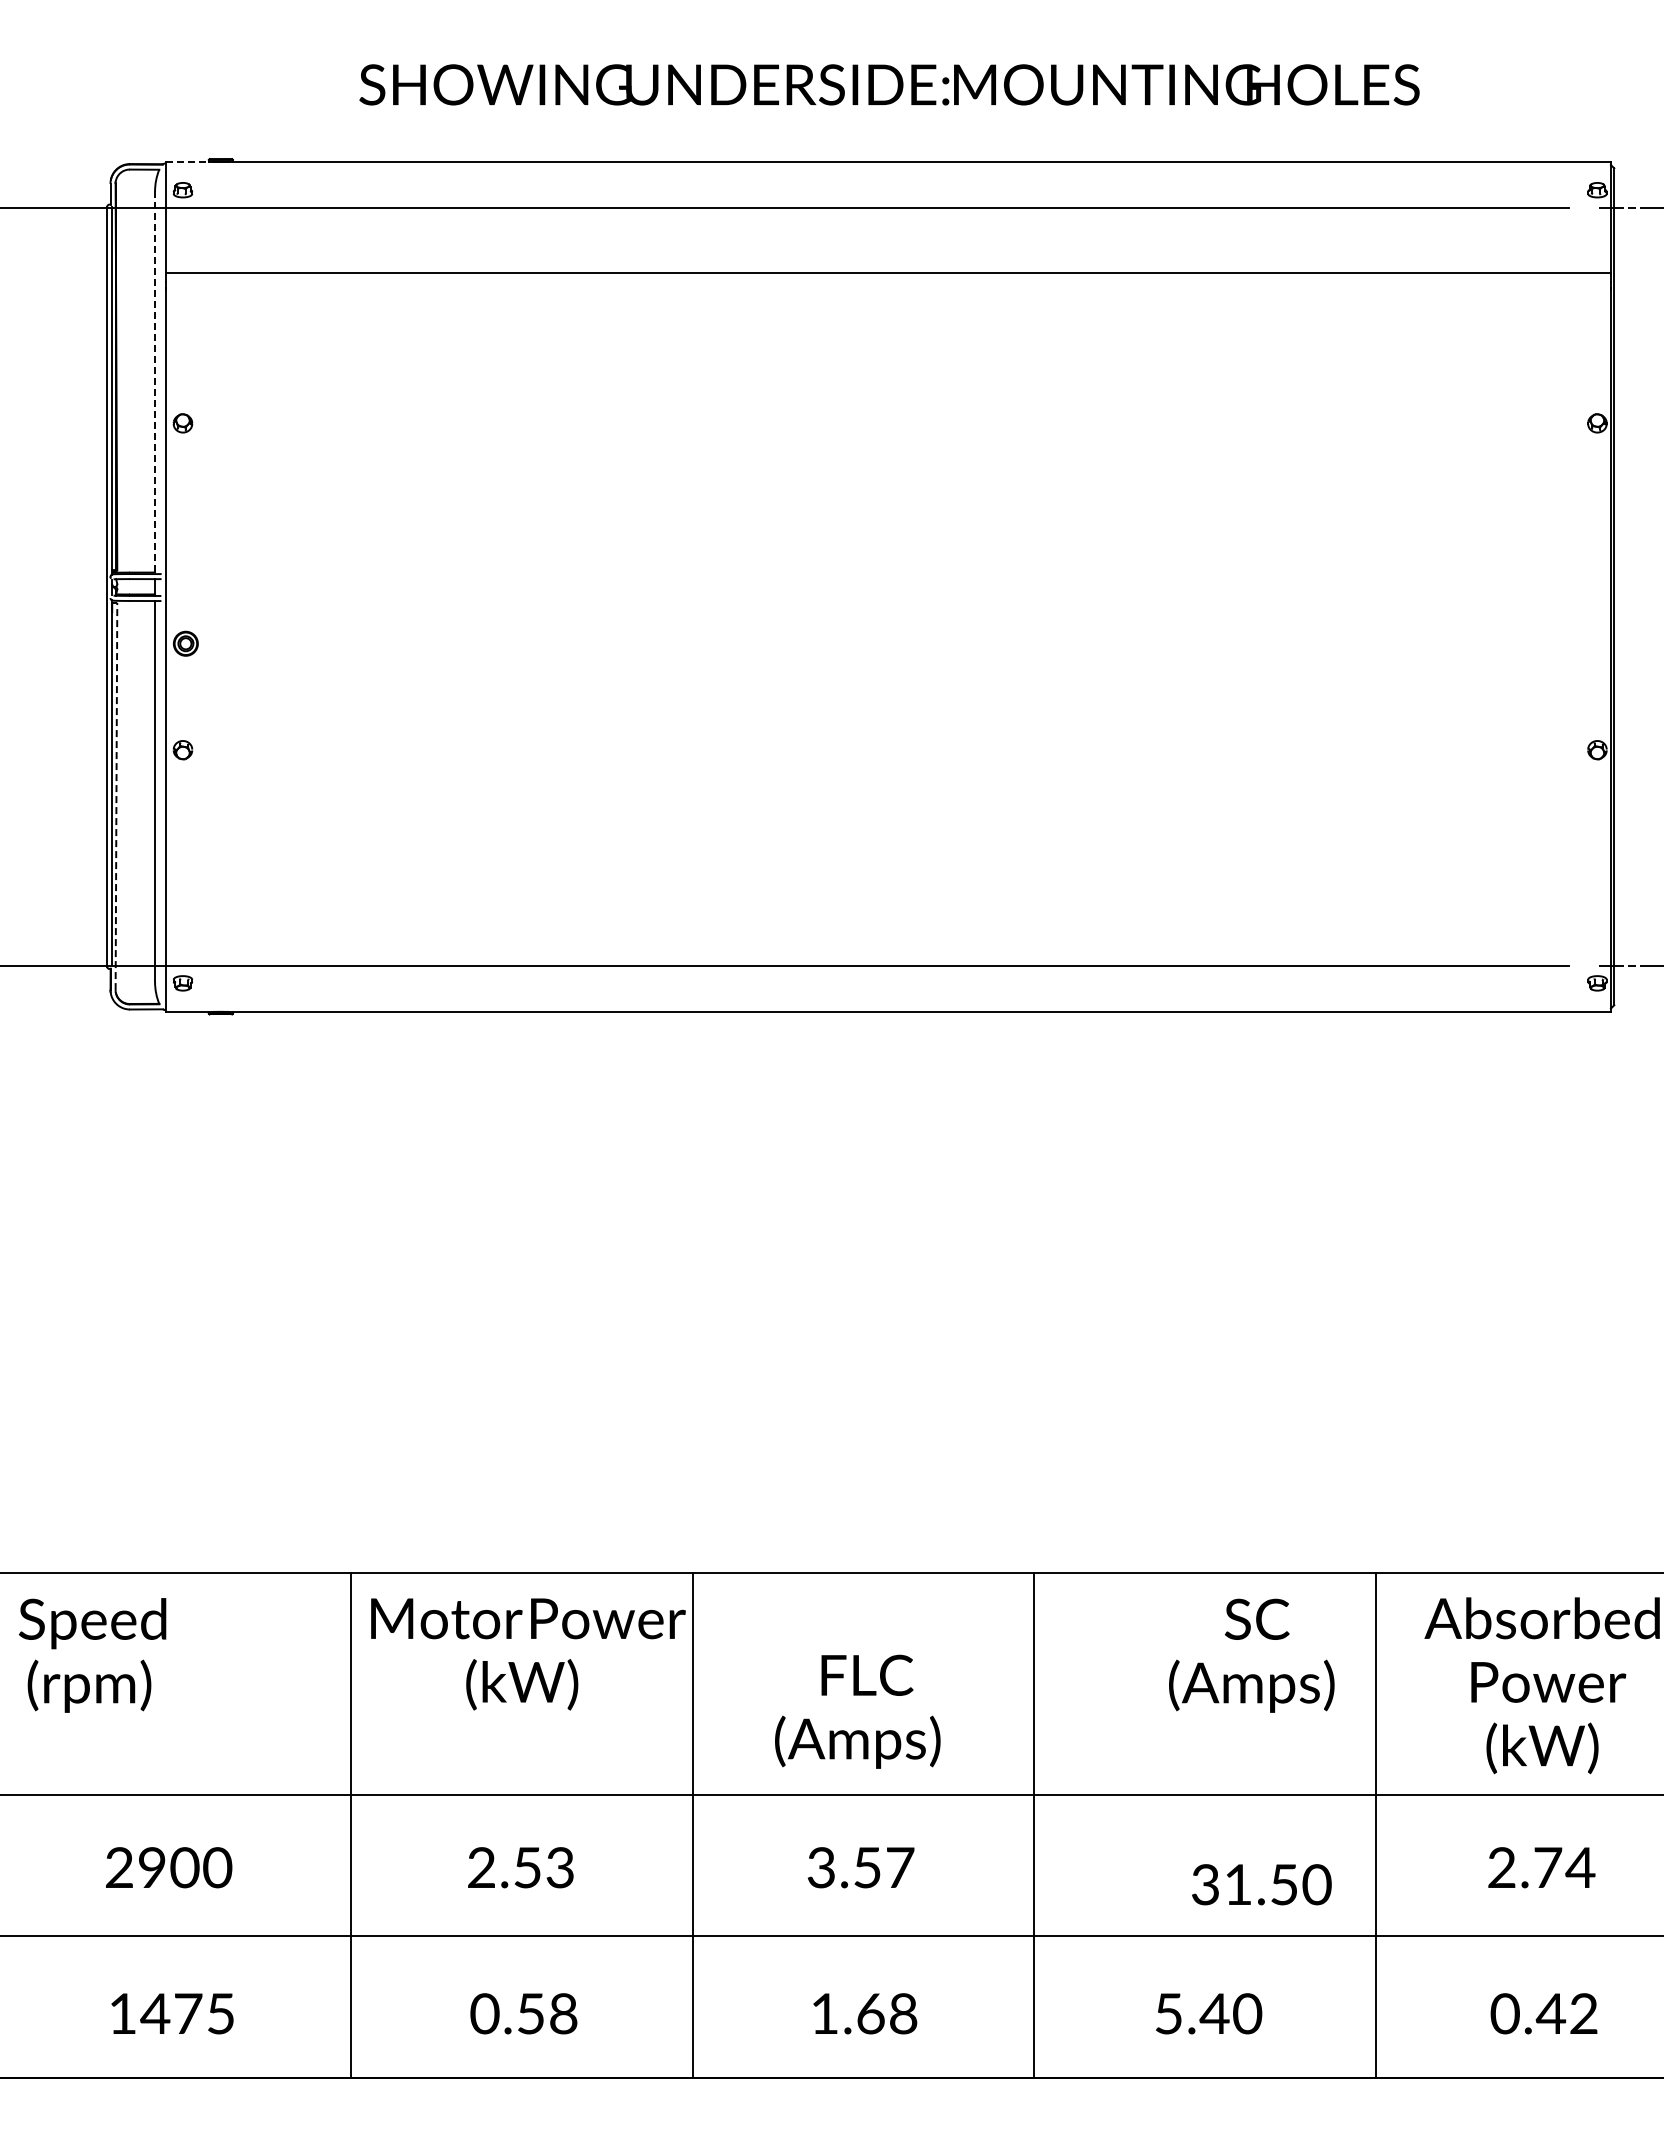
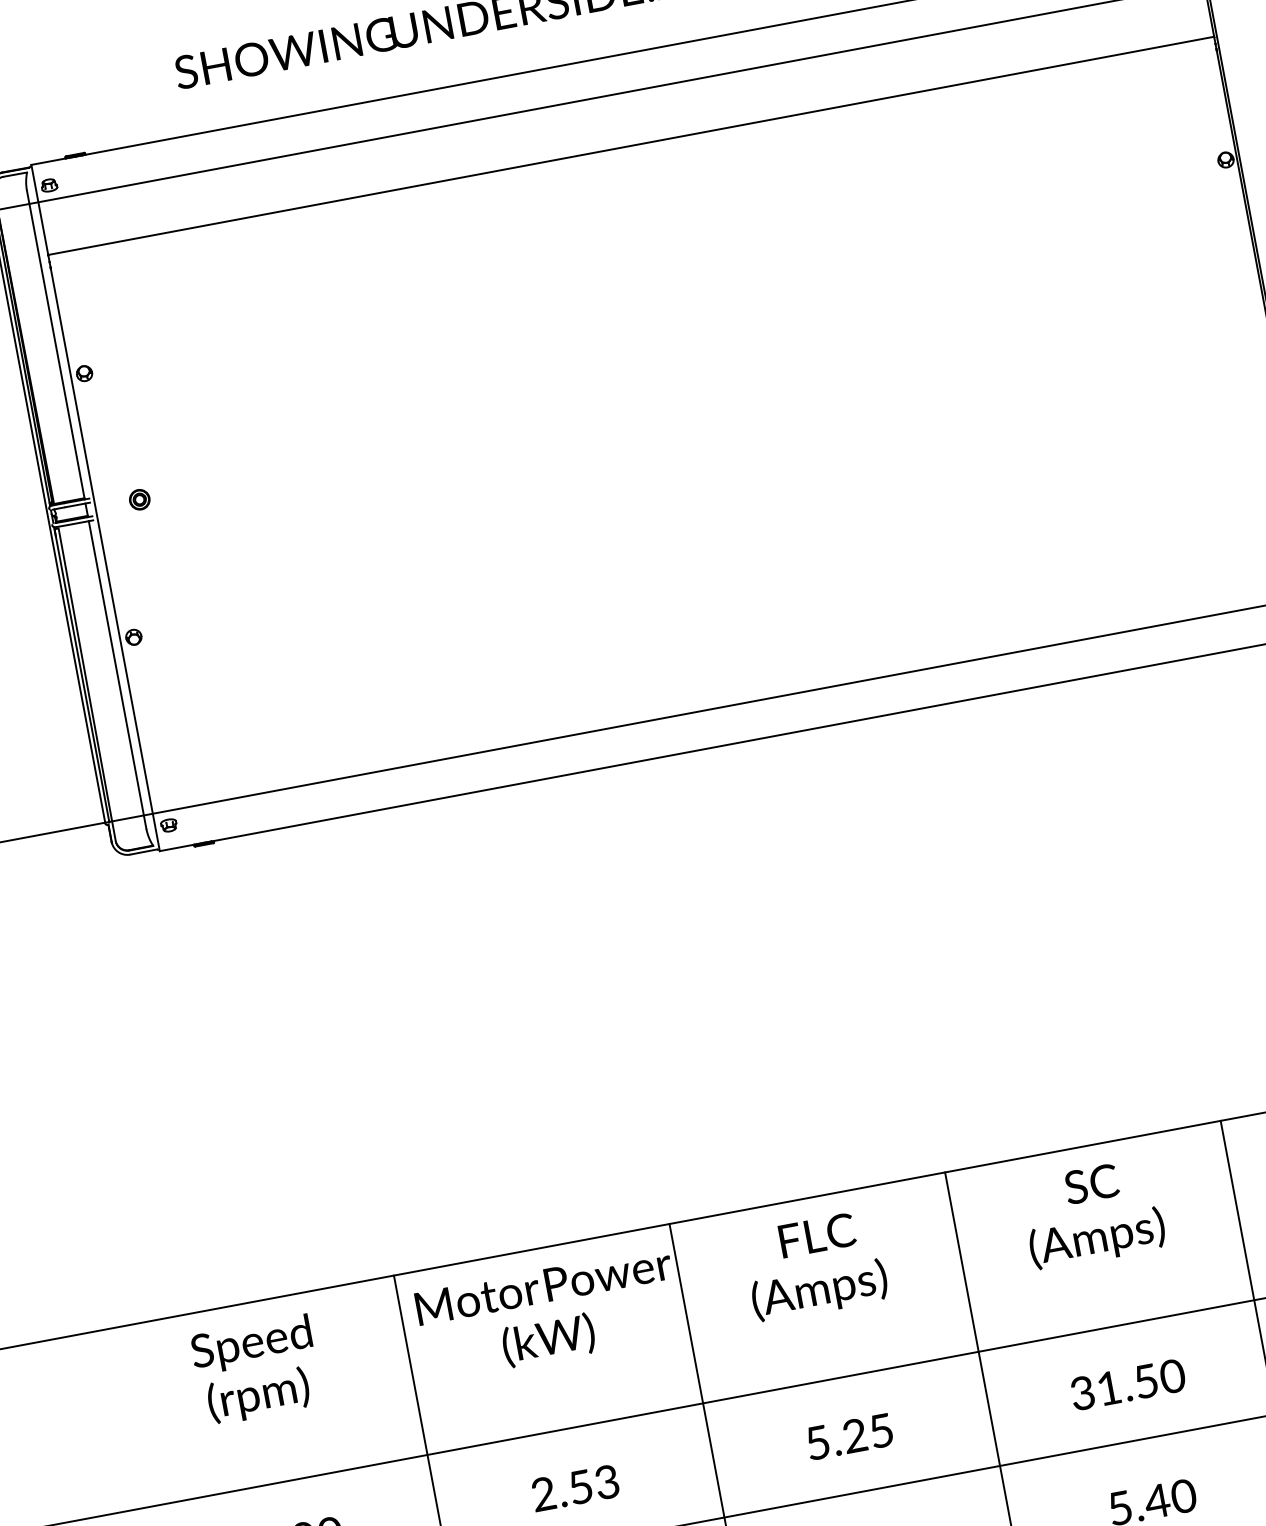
line: (188, 161) -> (49, 161), dashed -> solid
line: (155, 383) -> (56, 345), dashed -> solid
part: (185, 643) -> (139, 499), moved
line: (116, 796) -> (87, 684), dashed -> solid
text: (92, 1655) -> (256, 1370), moved
text: (1251, 1655) -> (1092, 1214), moved
text: (857, 1711) -> (814, 1266), moved
text: (860, 1867) -> (849, 1436), 3.57 -> 5.25
text: (1261, 1884) -> (1127, 1384), moved

